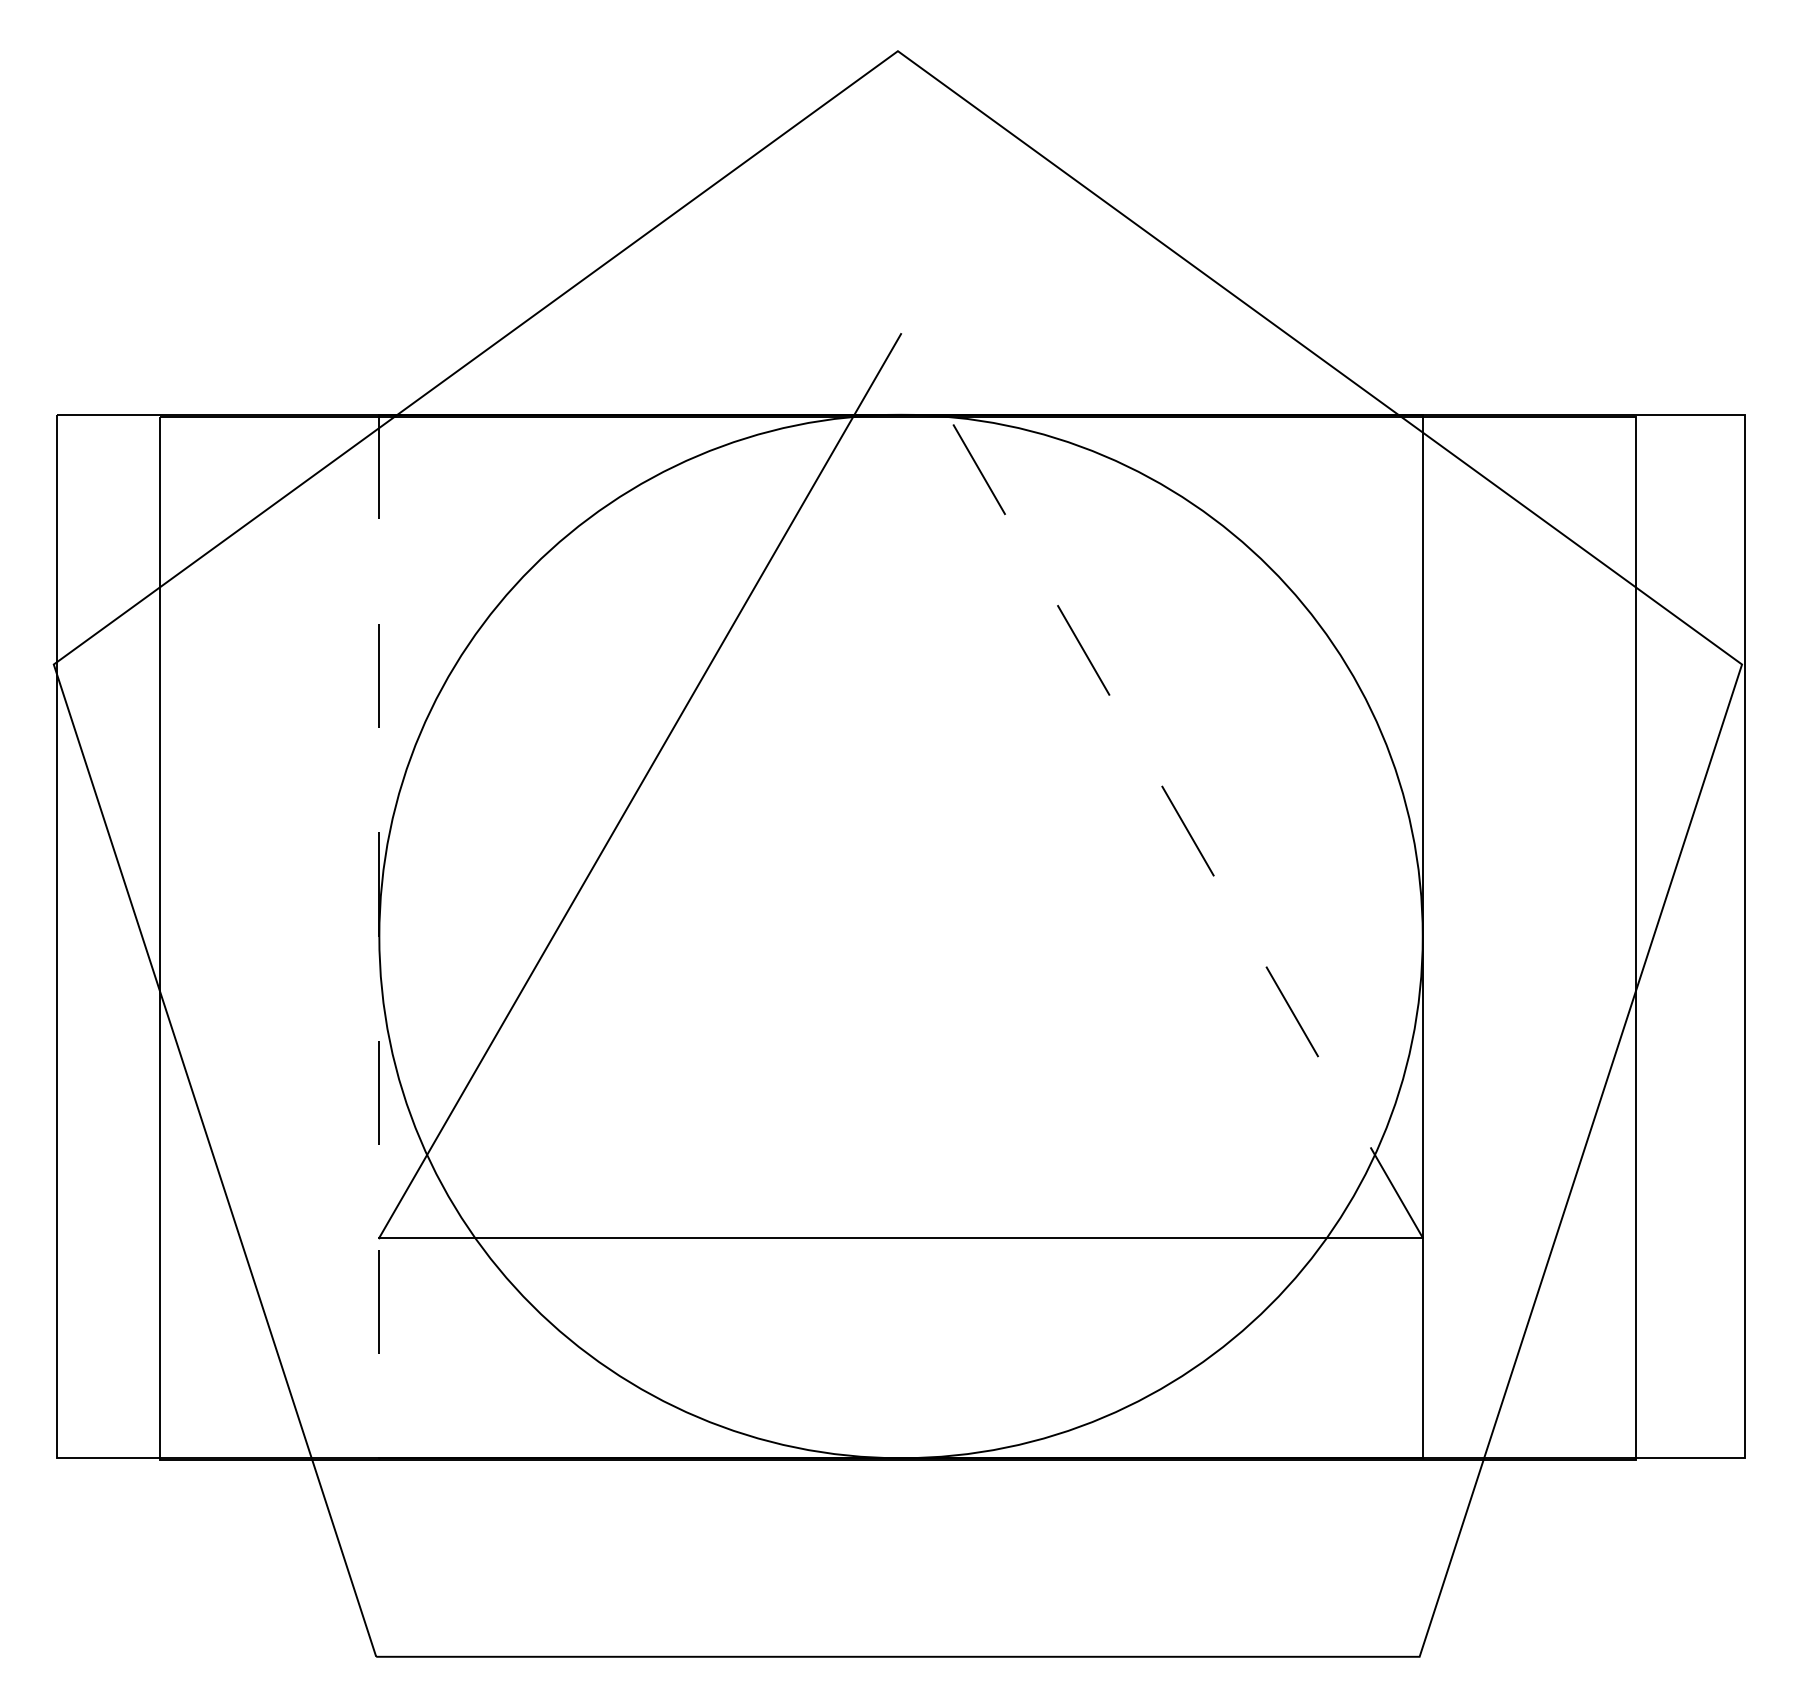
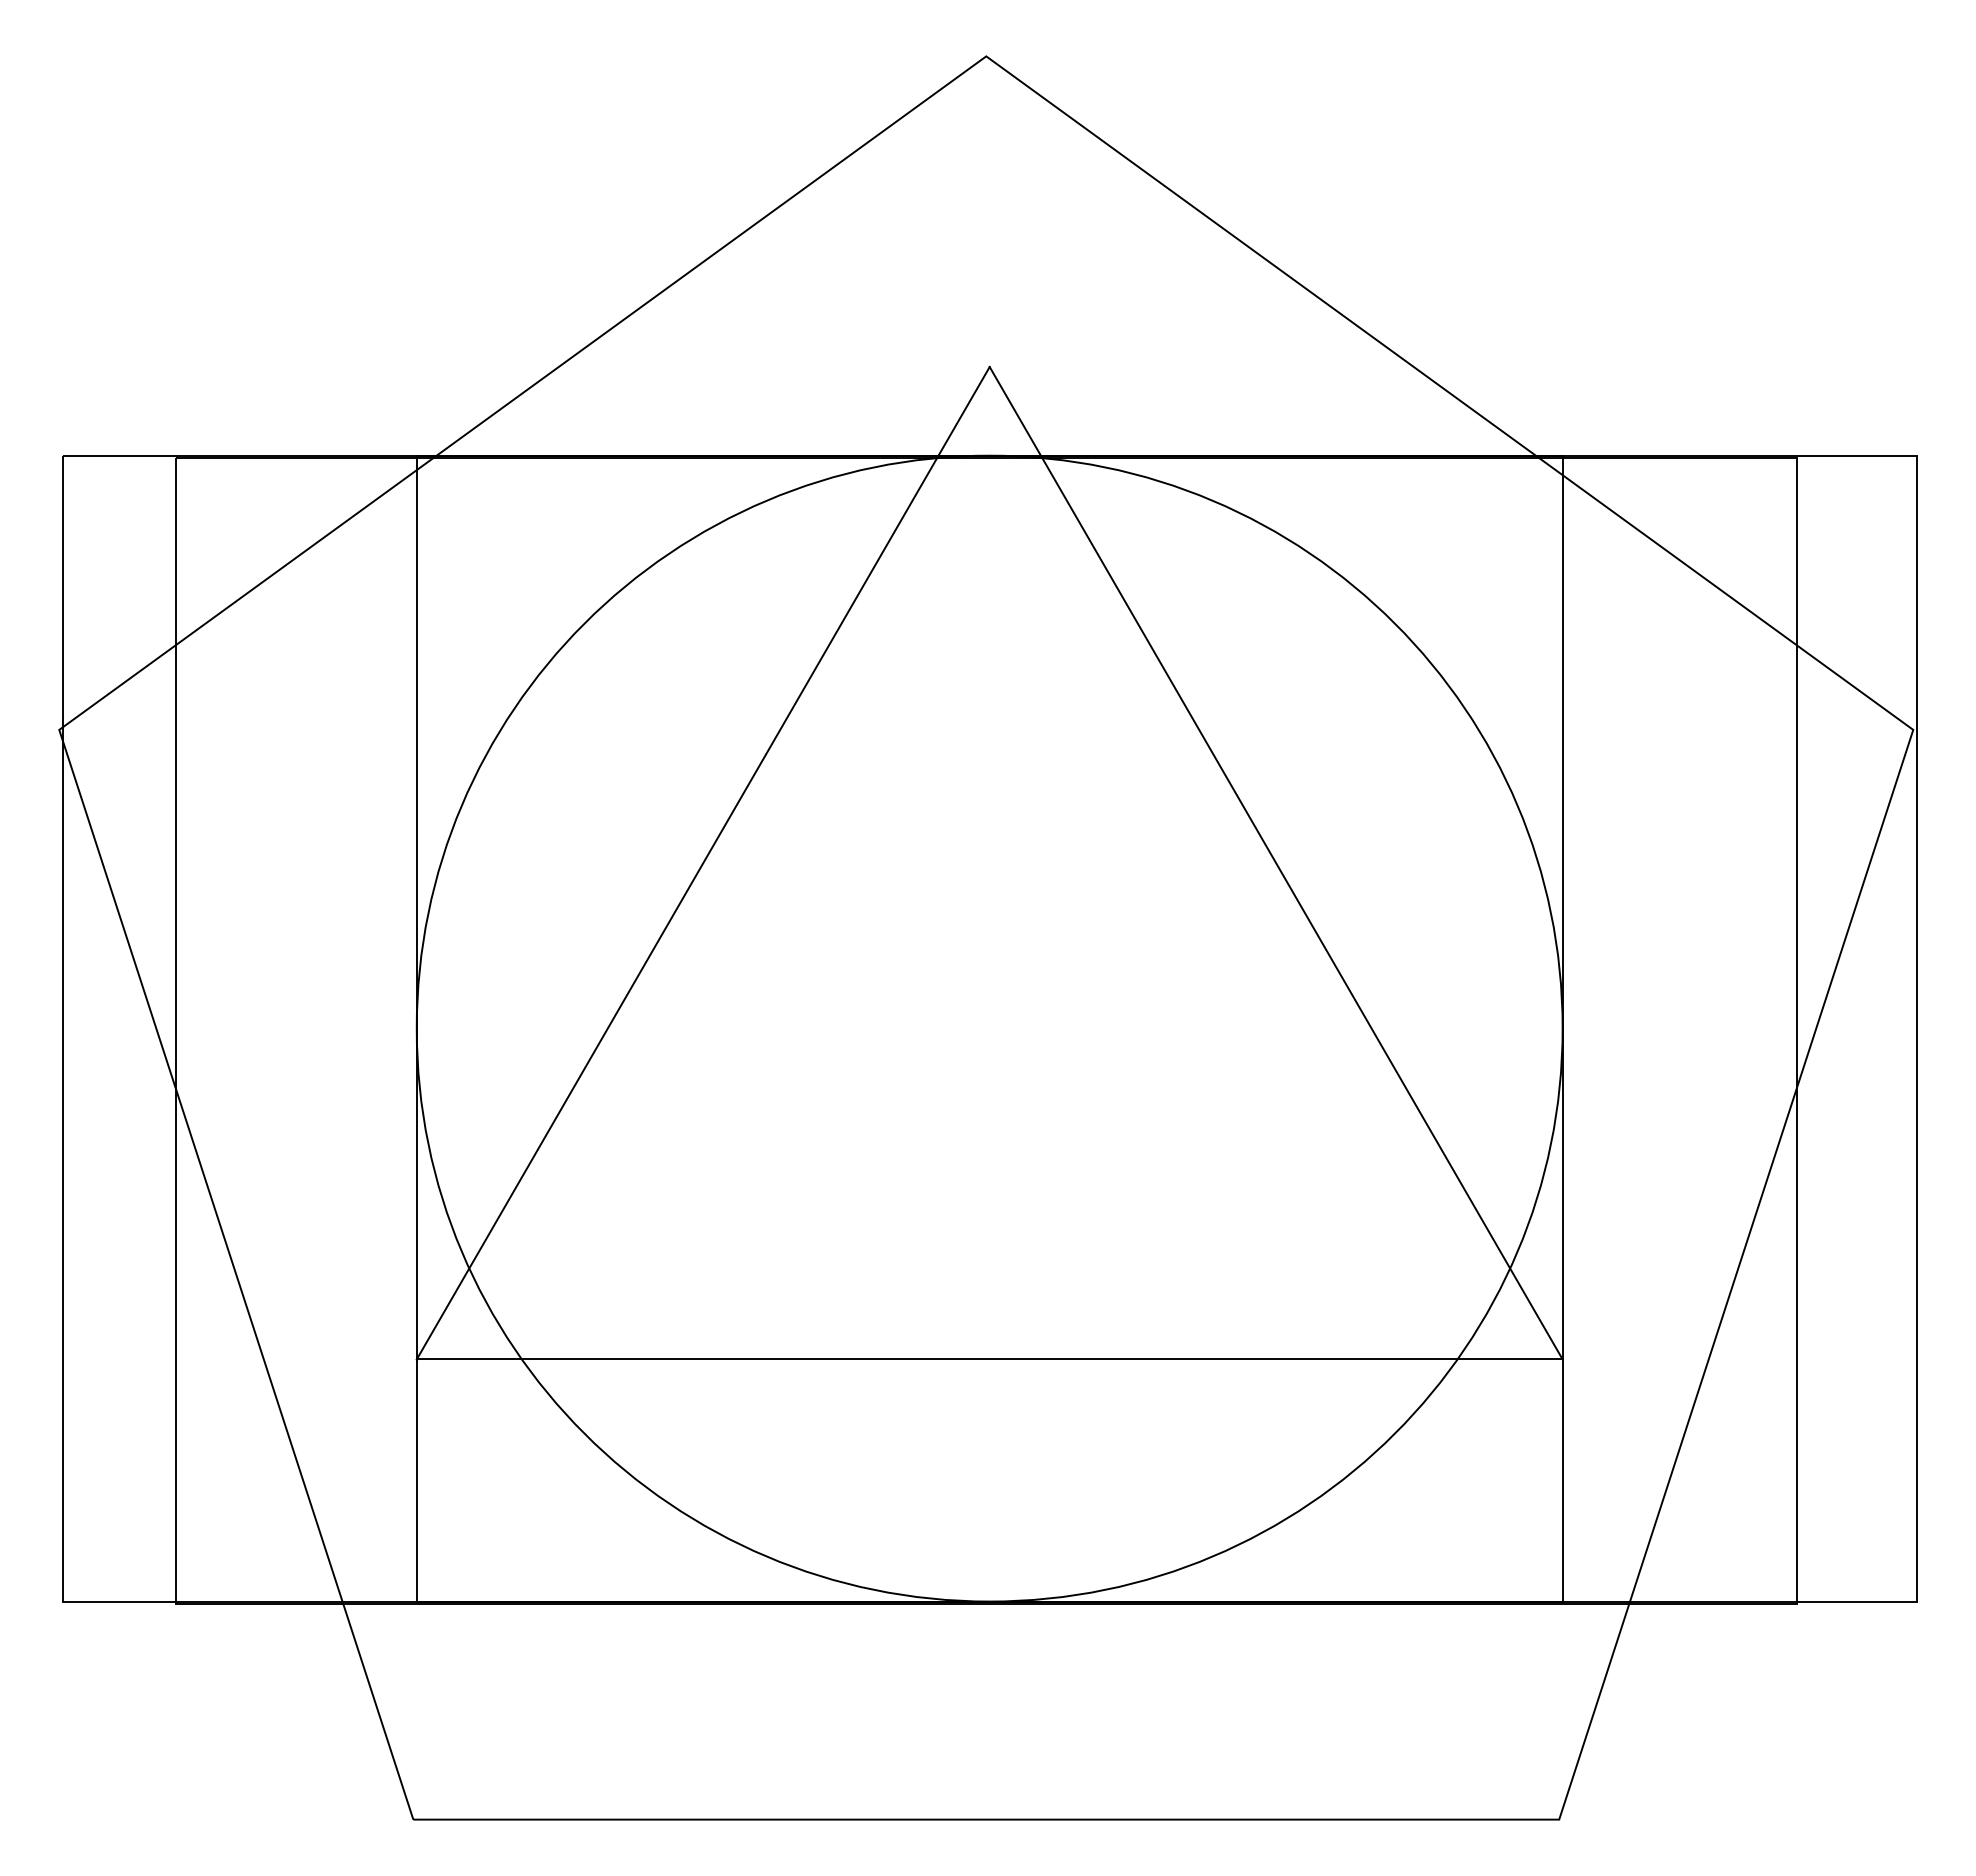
line: (1162, 786) -> (1276, 863), dashed -> solid
line: (379, 936) -> (416, 1028), dashed -> solid

